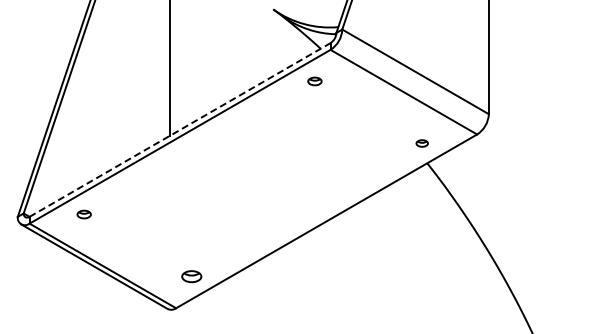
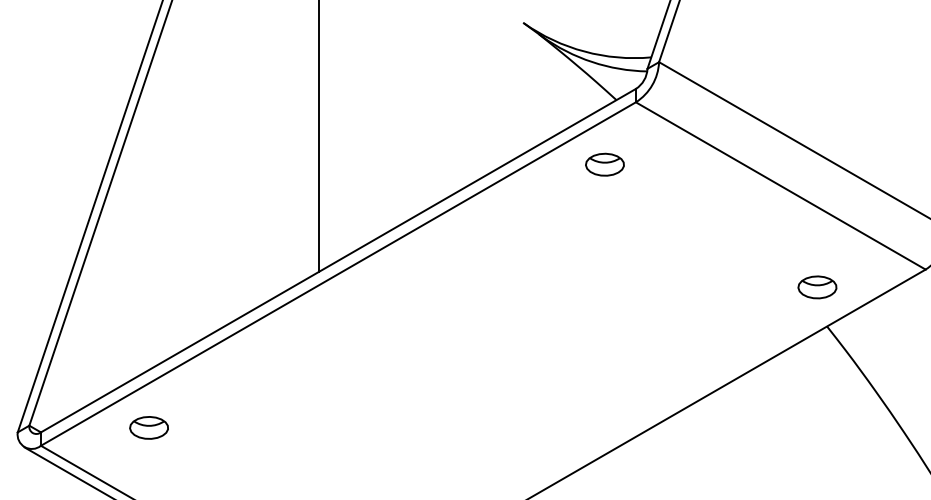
part: (314, 81) -> (604, 164), size x1.43
line: (180, 129) -> (339, 259), dashed -> solid
part: (421, 143) -> (815, 287), size x1.67
part: (83, 214) -> (147, 427), size x1.43

